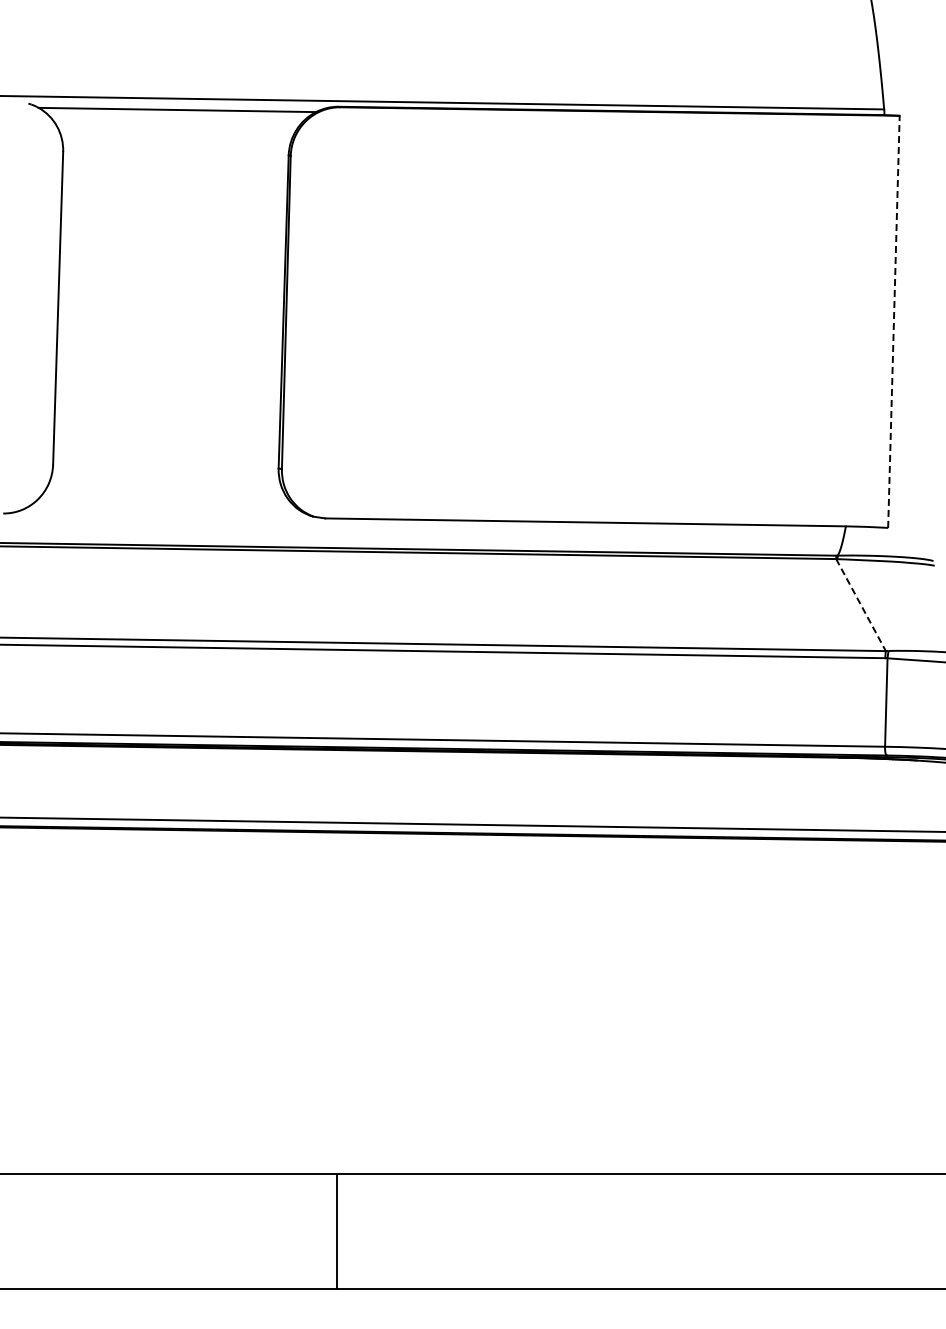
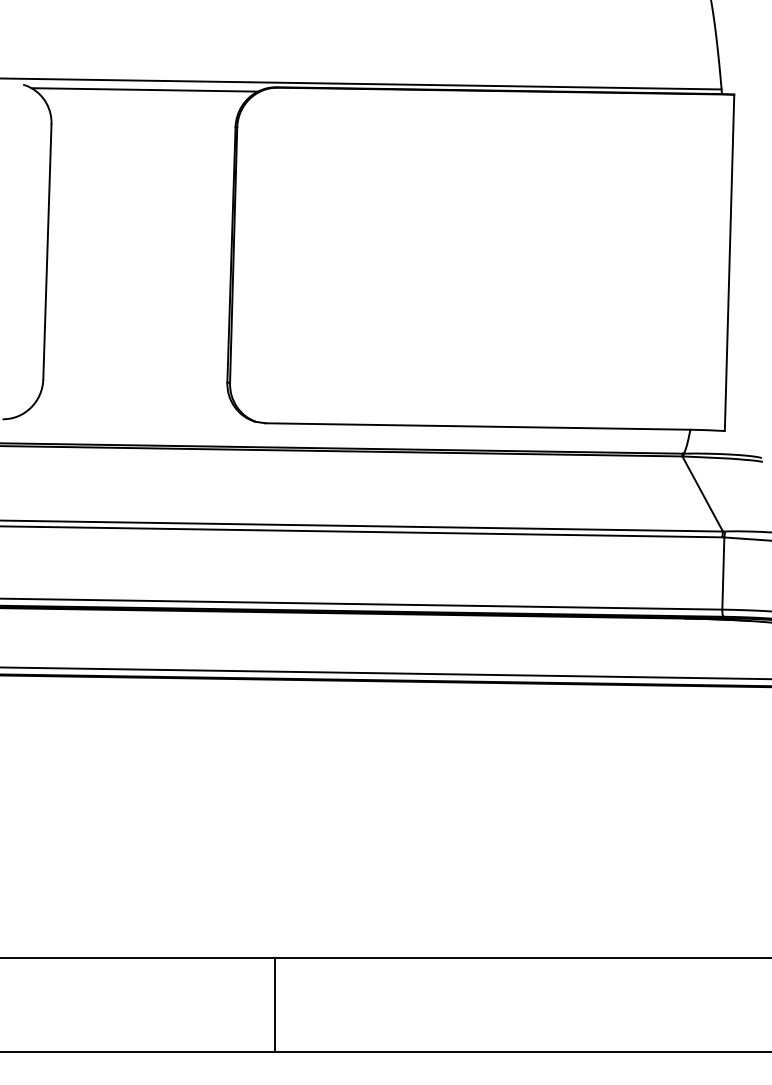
line: (893, 321) -> (729, 262), dashed -> solid
line: (861, 605) -> (703, 494), dashed -> solid

